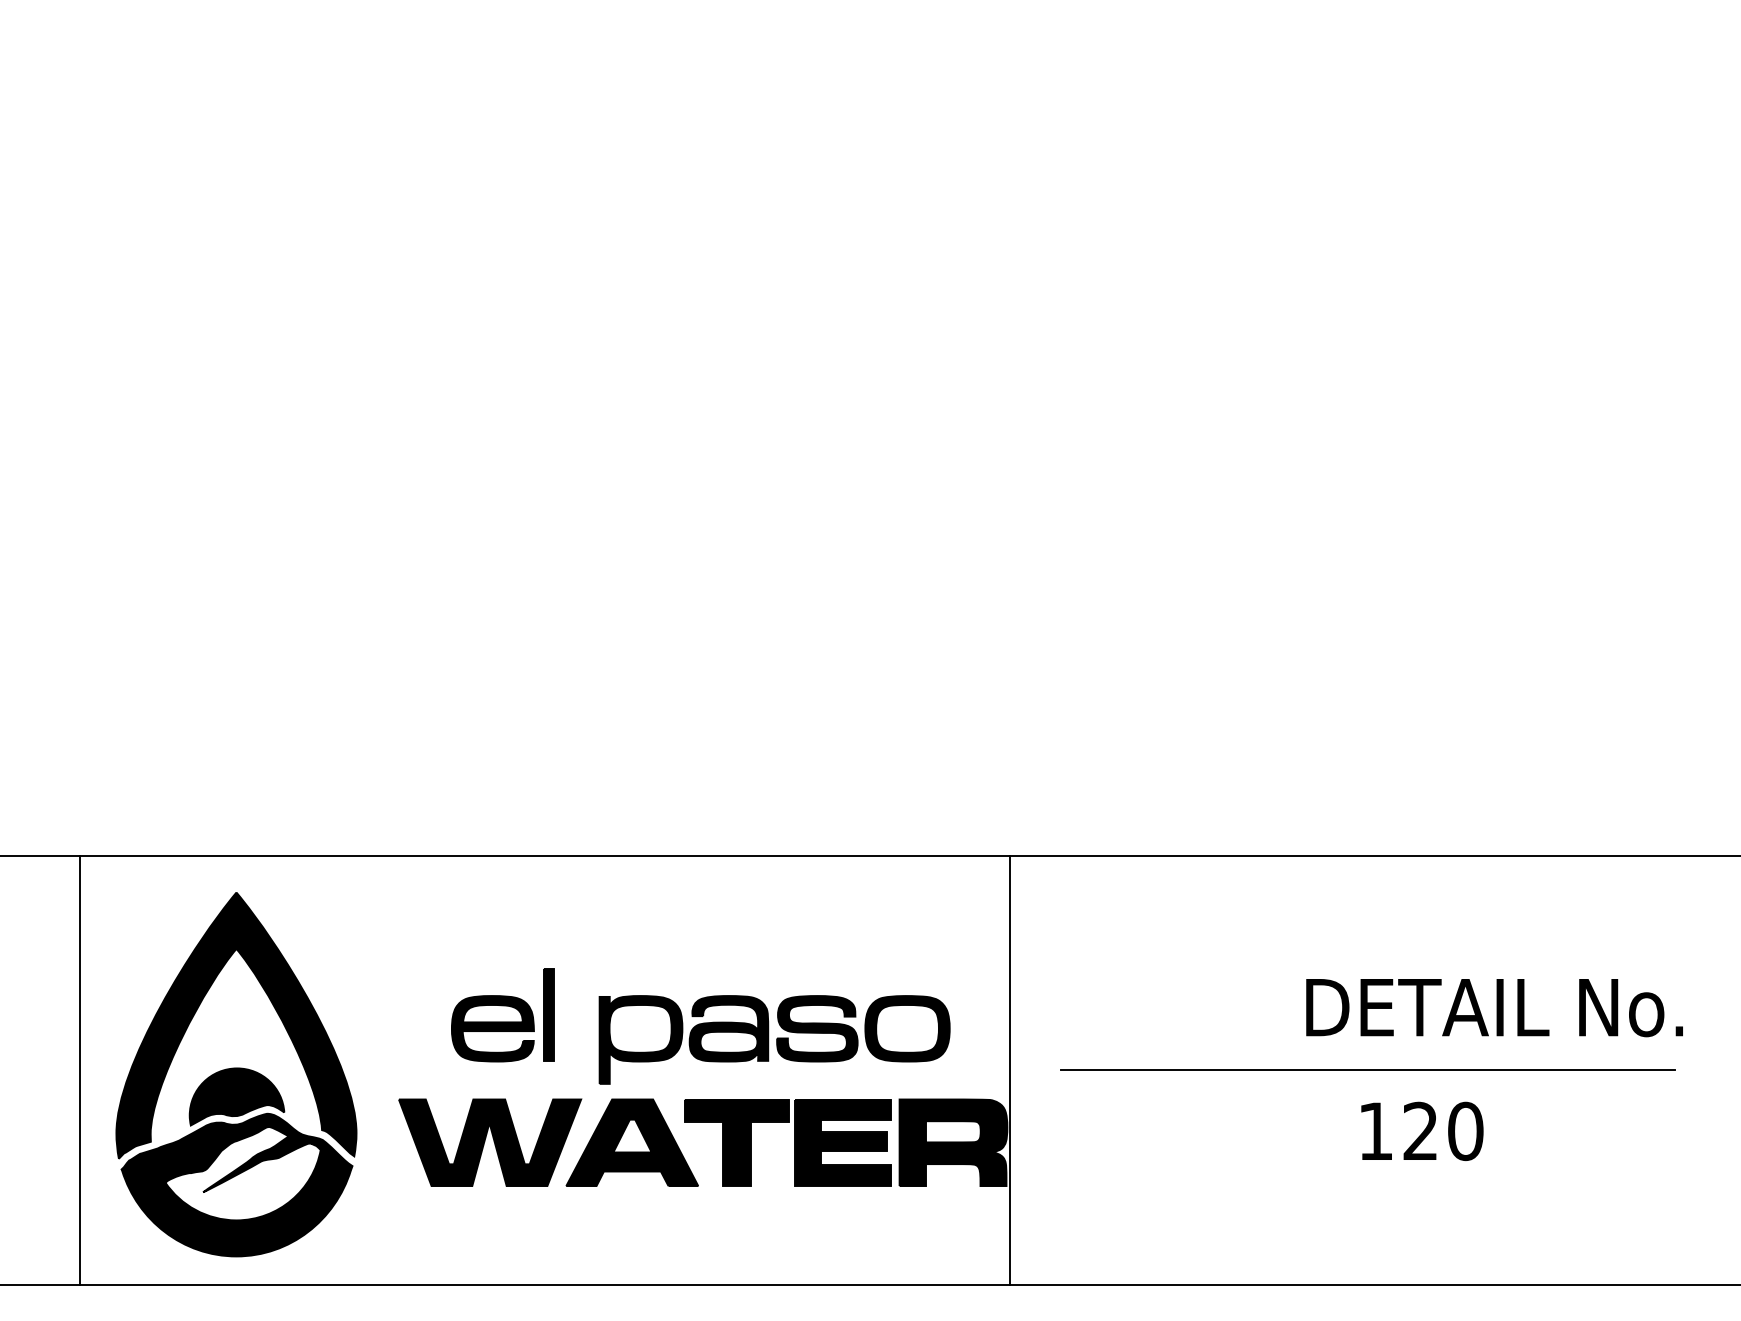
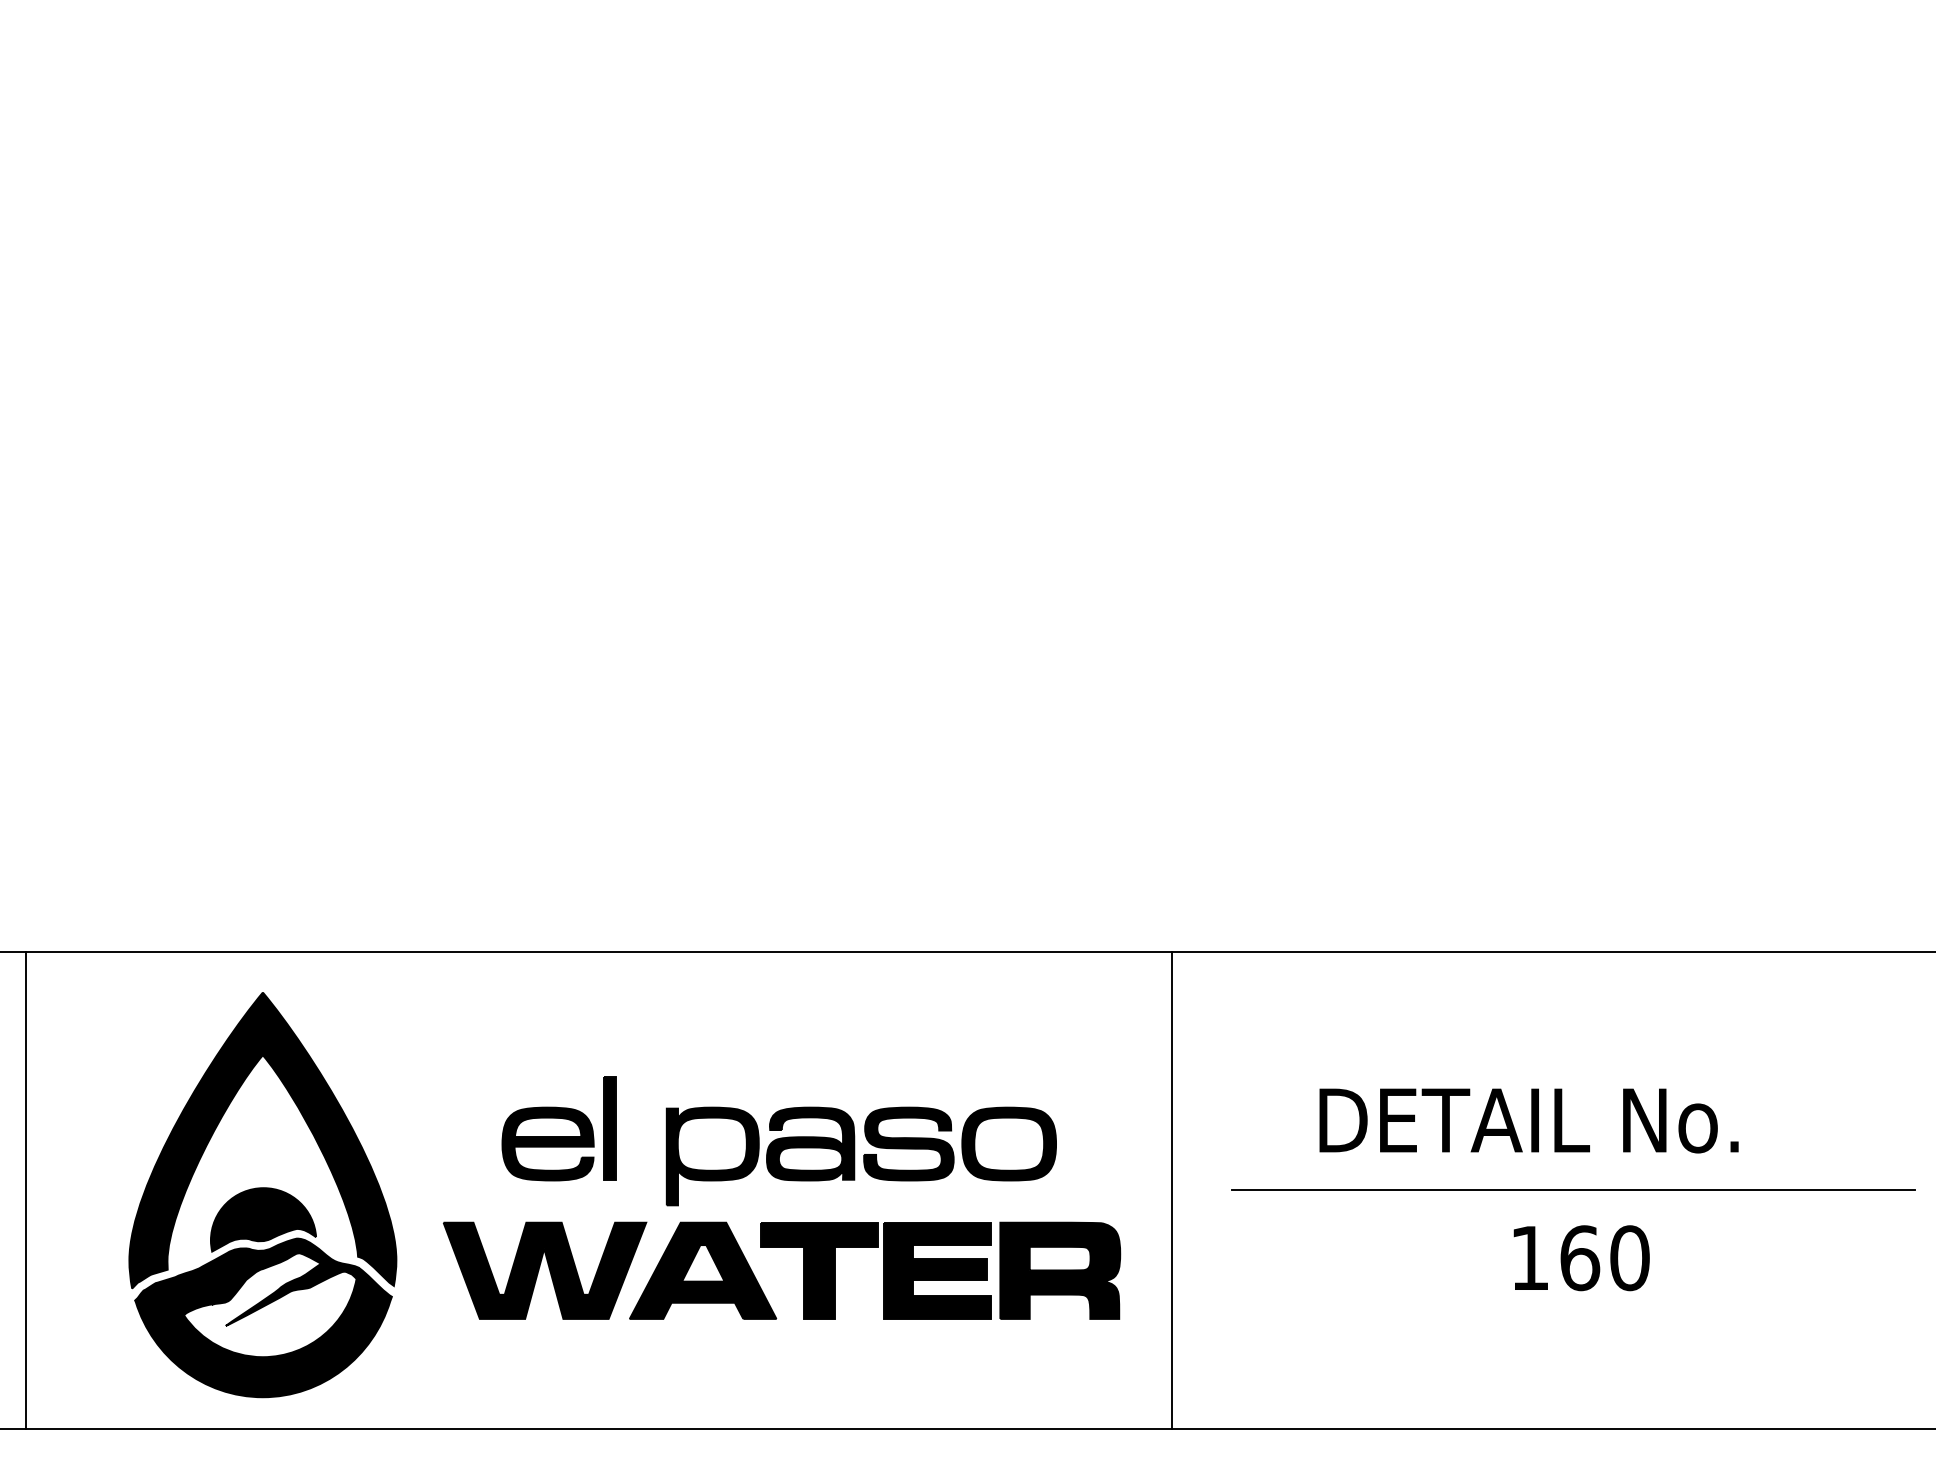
text: (1494, 1007) -> (1528, 1120), moved
line: (1368, 1069) -> (1573, 1189), moved
line: (80, 1070) -> (26, 1190), moved
line: (1009, 1070) -> (1171, 1190), moved
text: (1421, 1131) -> (1580, 1258), 120 -> 160

